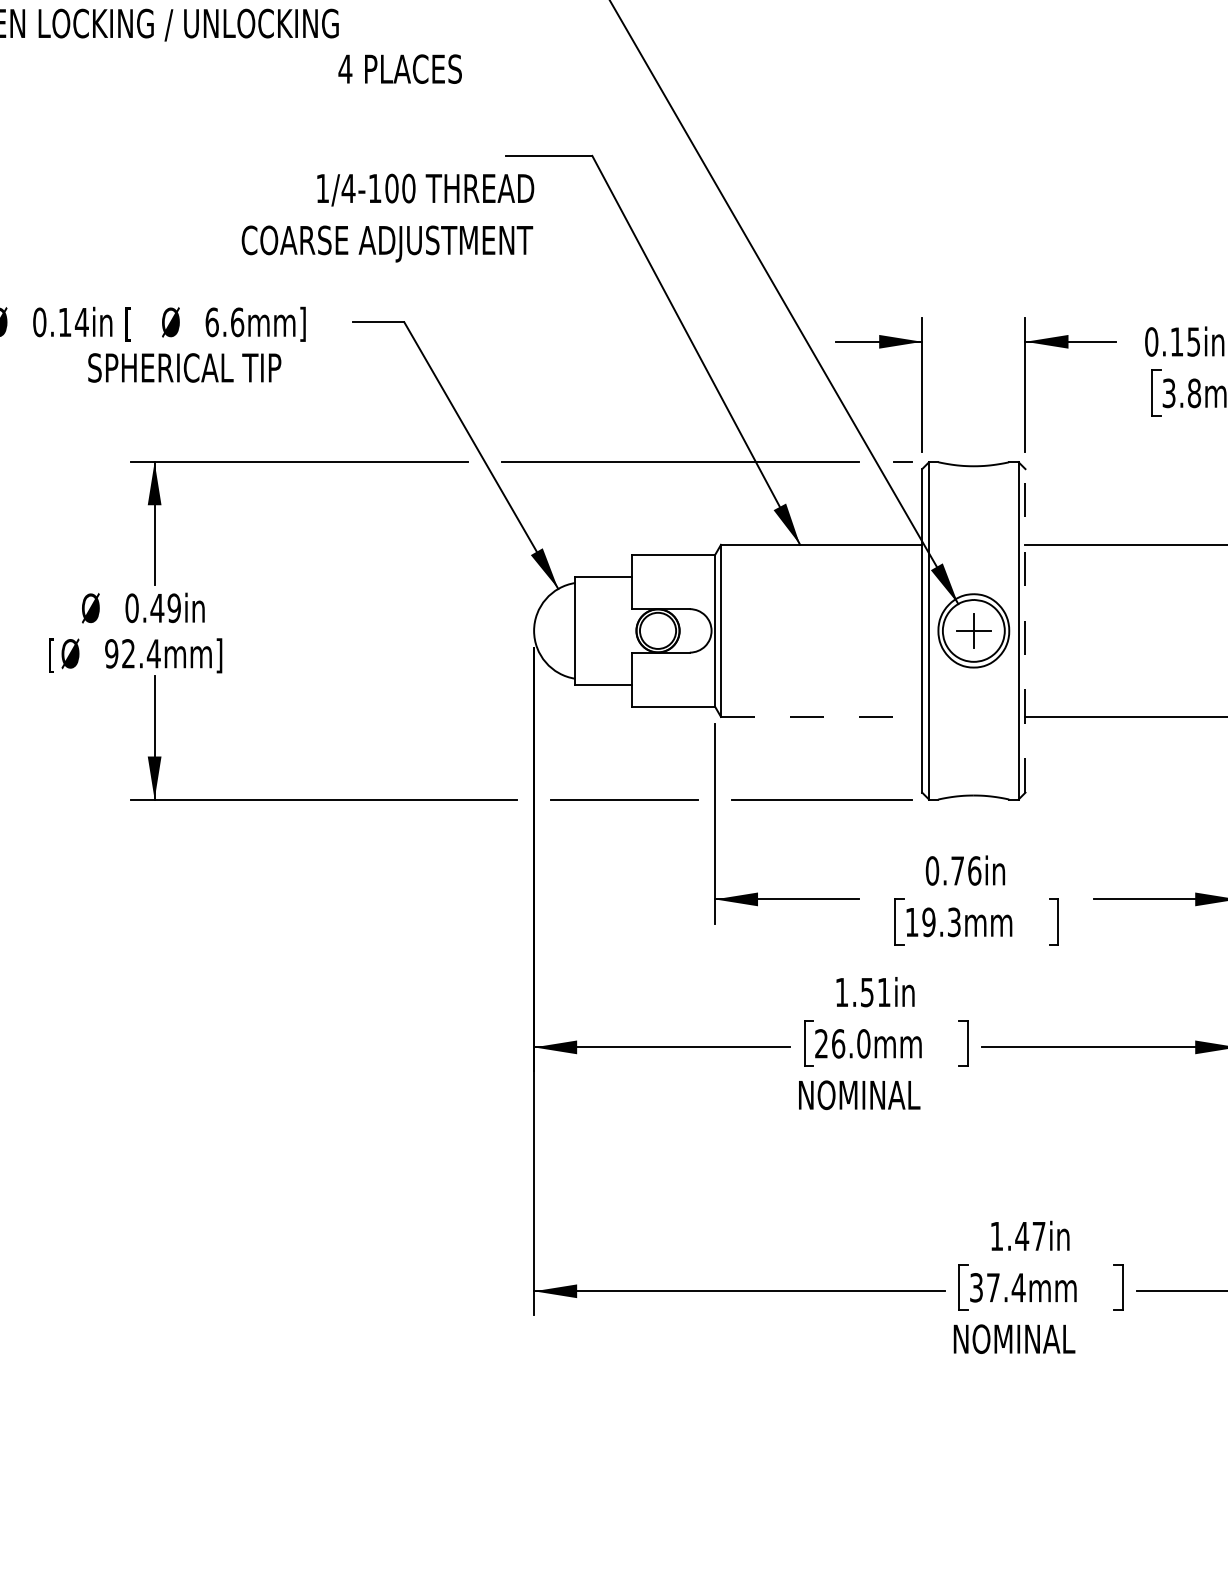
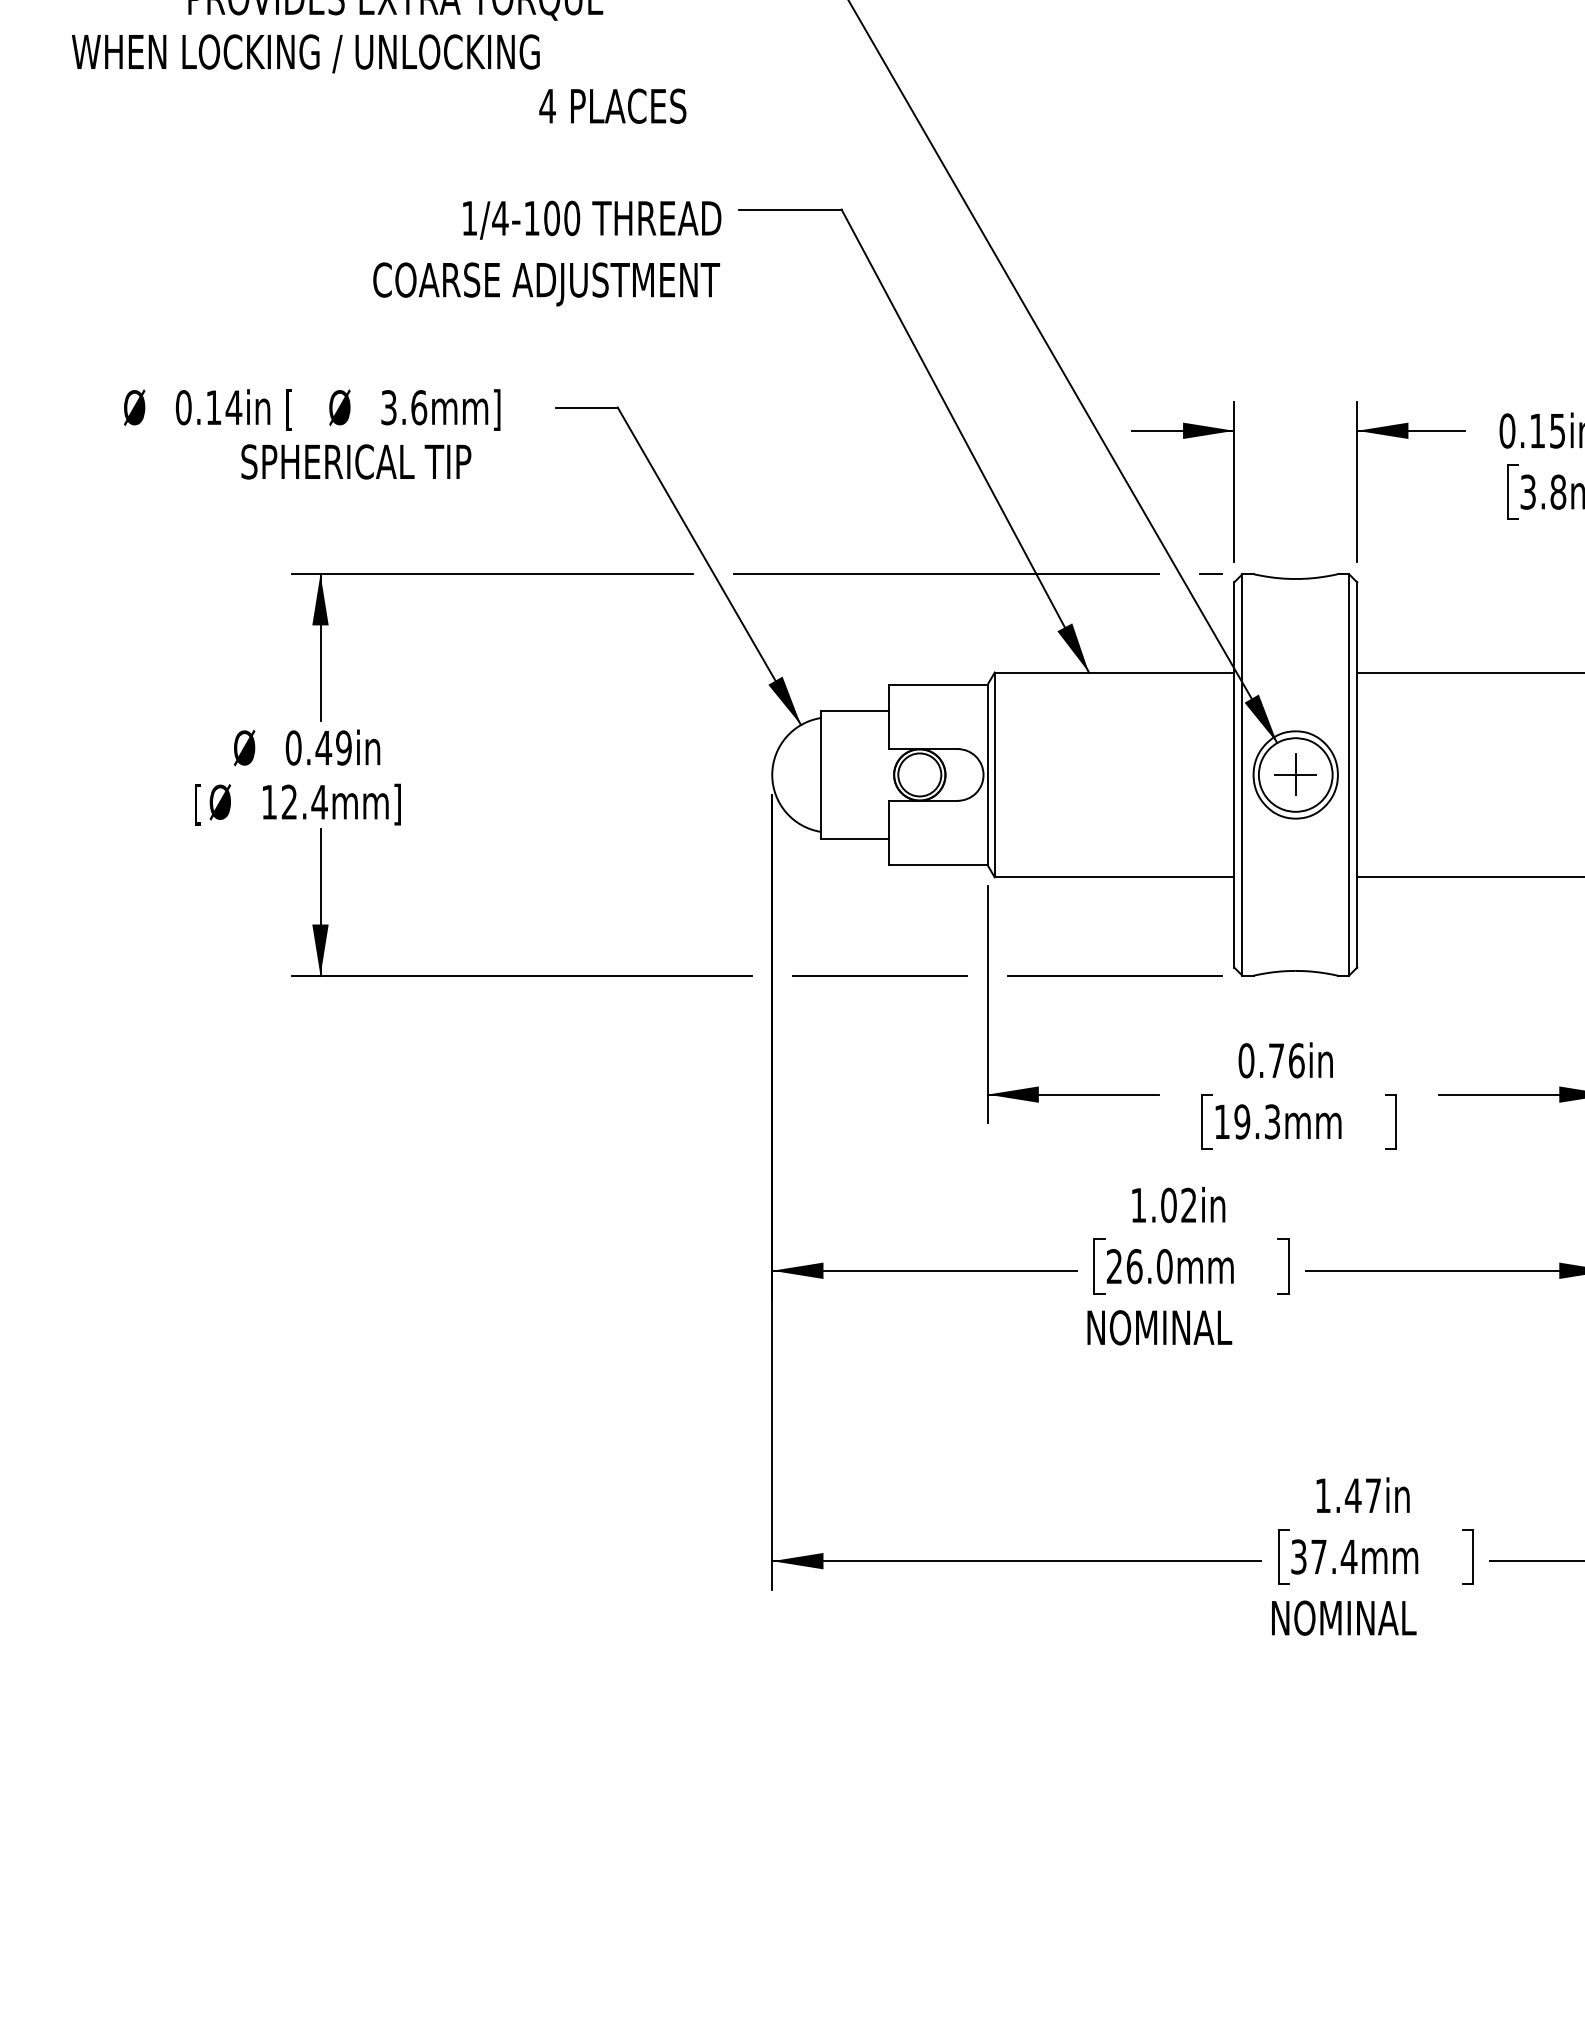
text: (388, 218) -> (547, 253), moved
text: (212, 322) -> (389, 407), 6.6mm] -> 3.6mm]
line: (1025, 630) -> (1357, 774), dashed -> solid
text: (111, 653) -> (269, 801), 92.4mm] -> 12.4mm]
line: (821, 717) -> (1114, 877), dashed -> solid
text: (875, 992) -> (1178, 1205), 1.51in -> 1.02in

